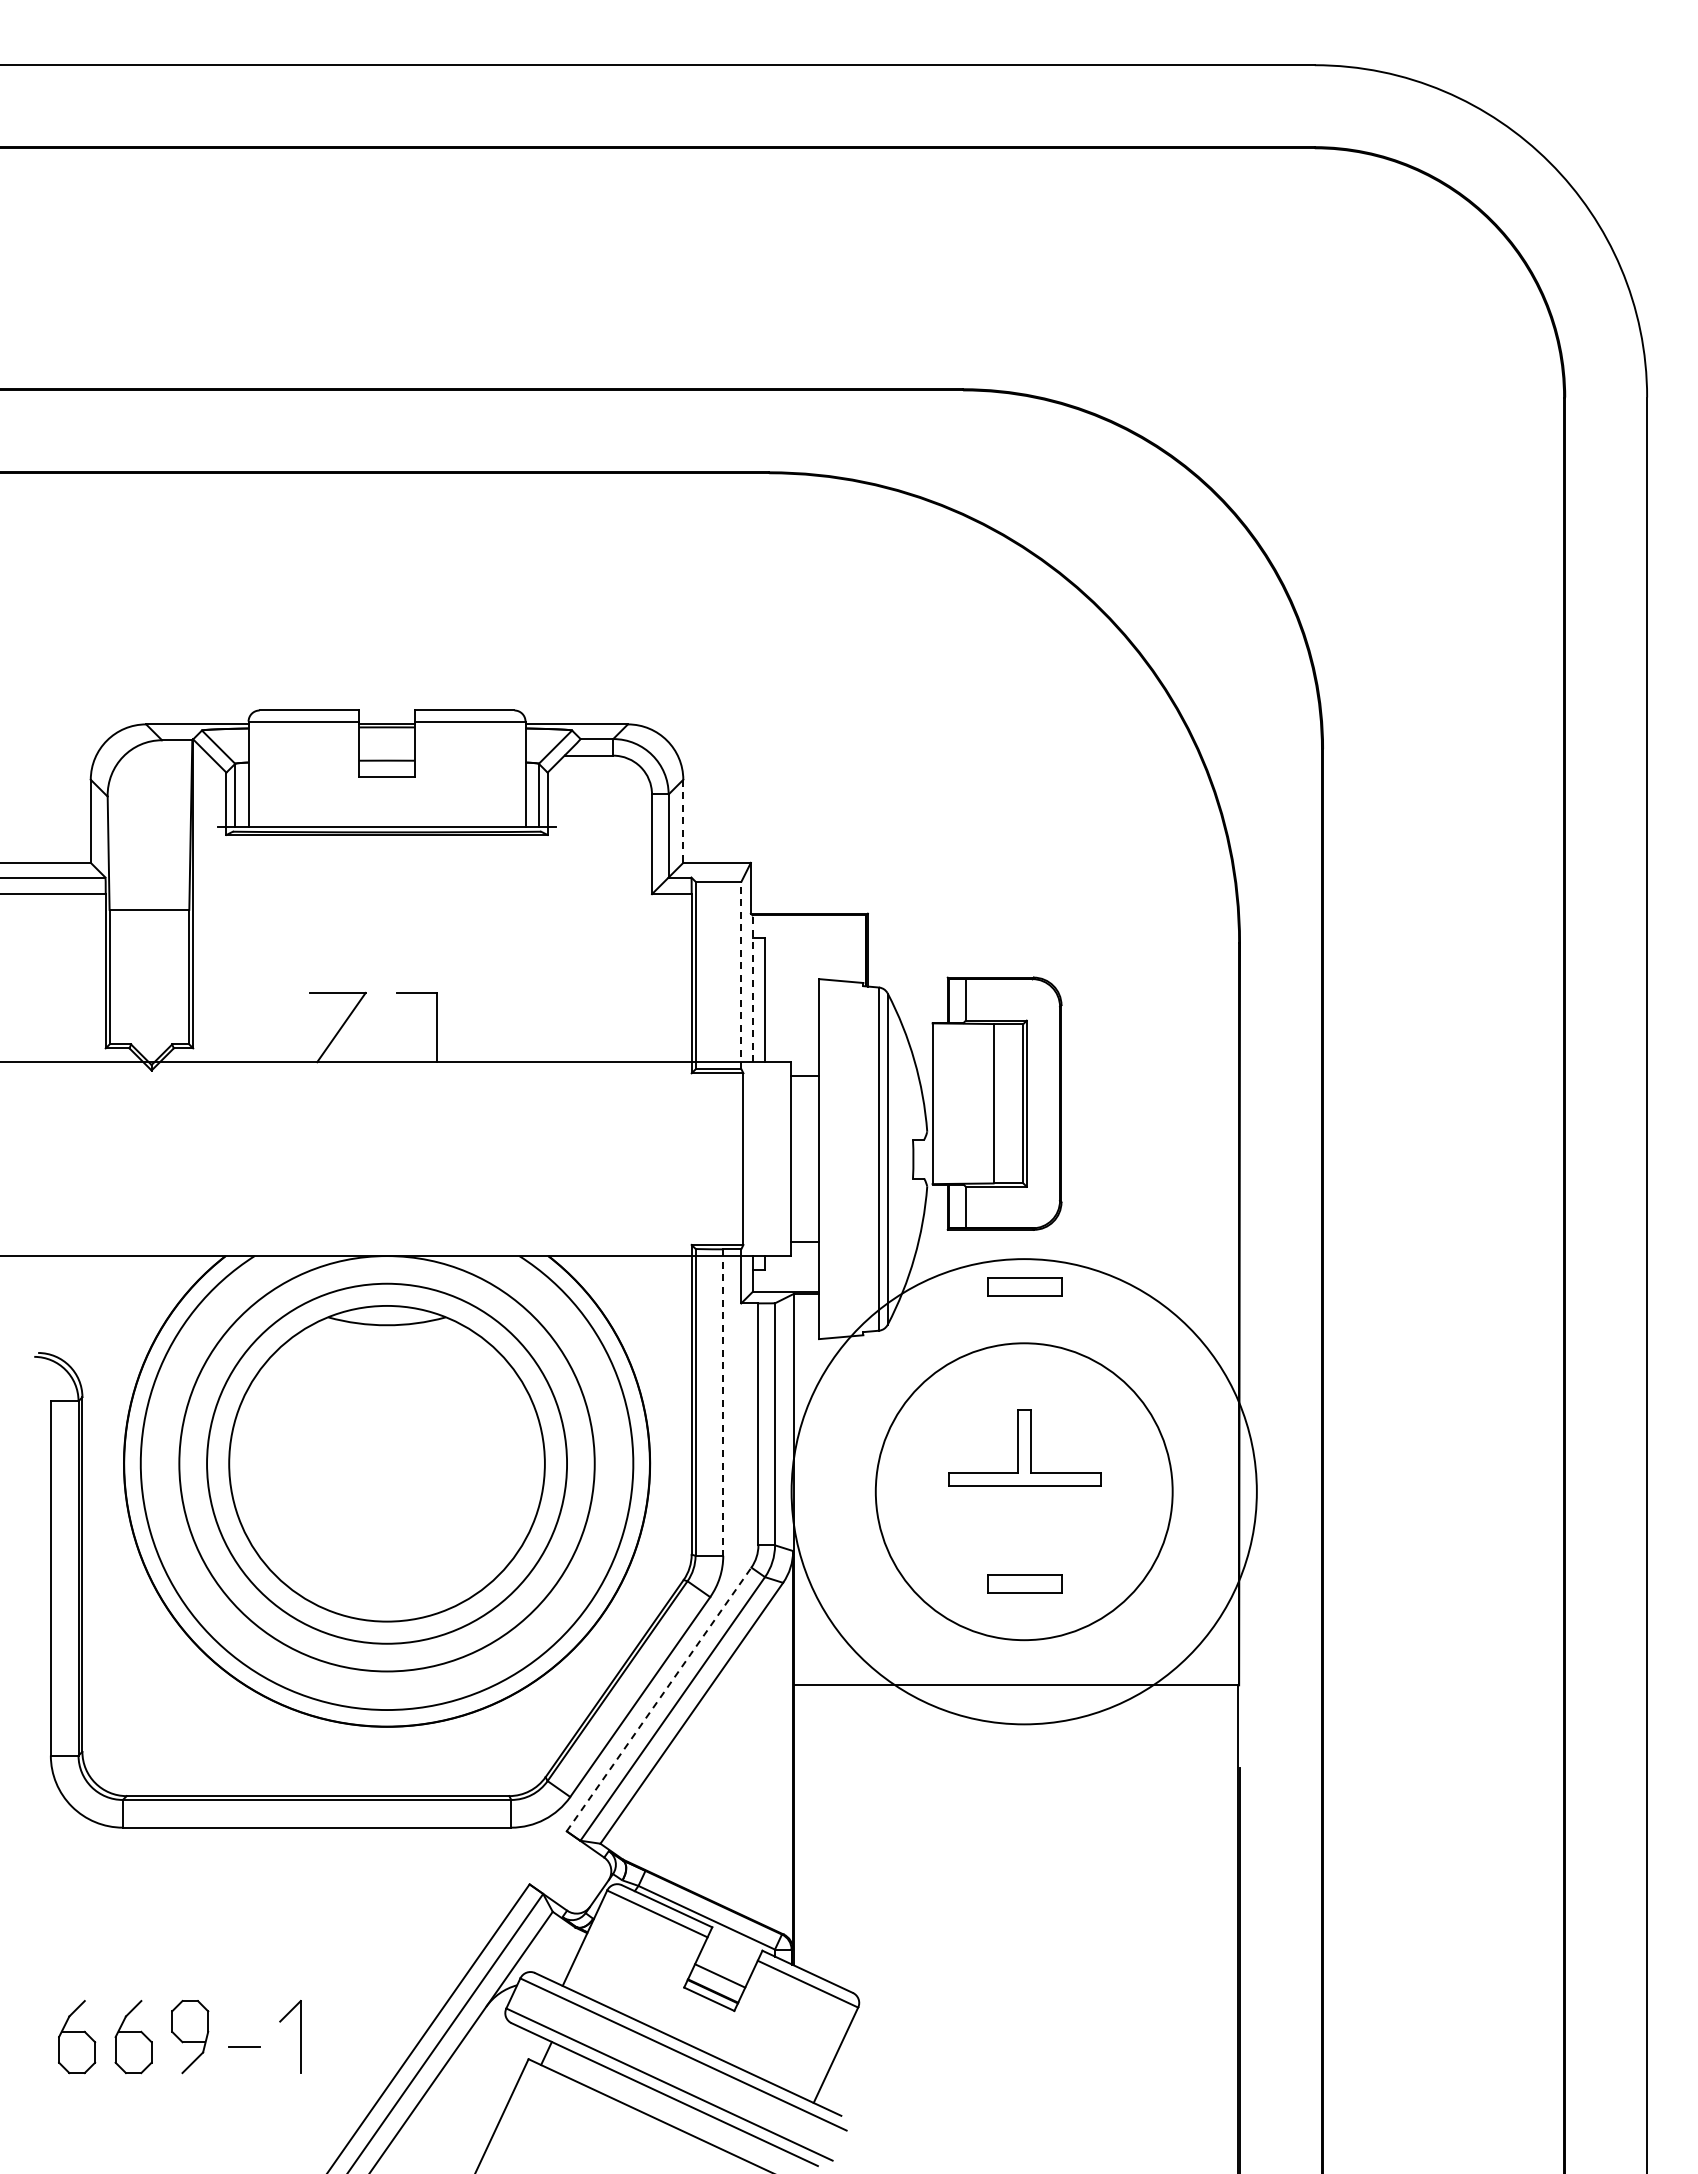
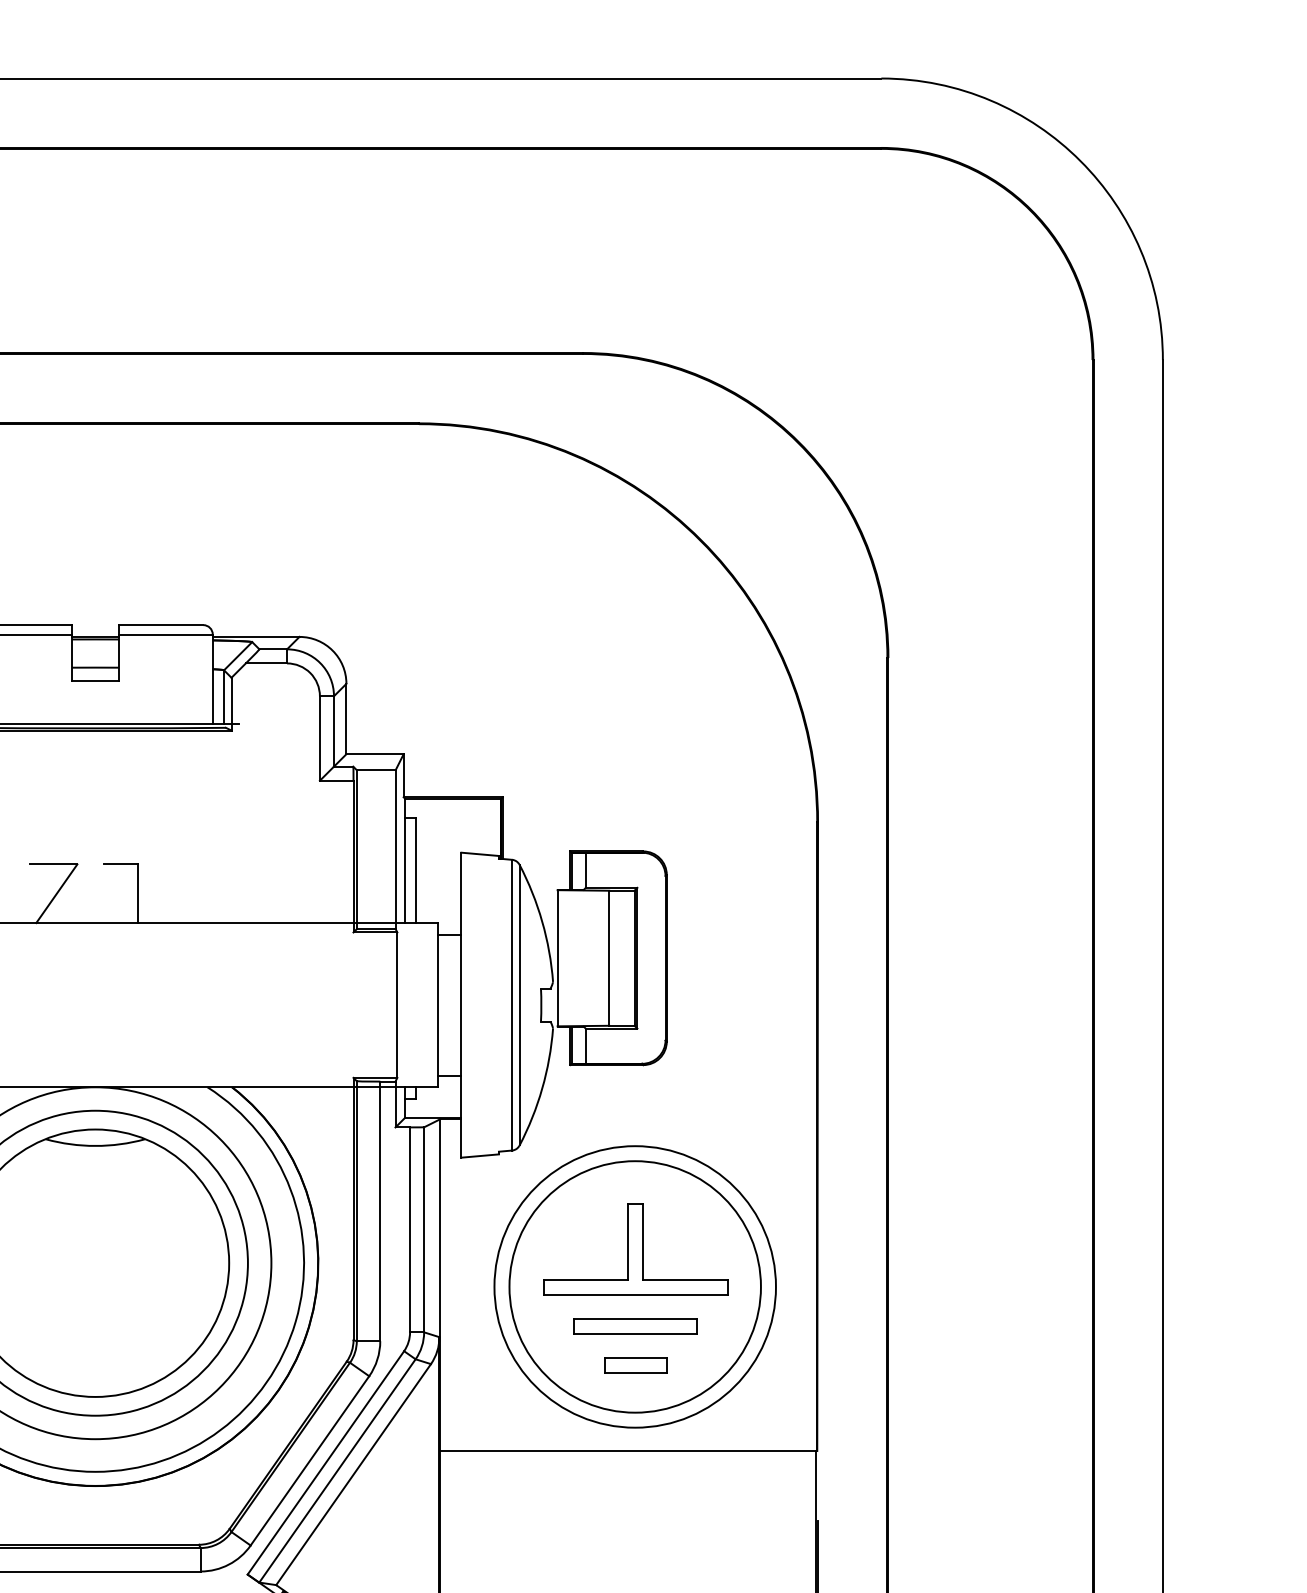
line: (683, 821) -> (346, 719), dashed -> solid
line: (741, 975) -> (395, 849), dashed -> solid
line: (752, 988) -> (405, 860), dashed -> solid
part: (1024, 1286) -> (635, 1113), removed
line: (723, 1403) -> (380, 1212), dashed -> solid
part: (1024, 1447) -> (635, 1249), size x1.43
circle: (1024, 1491) -> (635, 1286), size x0.71
part: (1024, 1538) -> (635, 1326), added
line: (659, 1699) -> (326, 1462), dashed -> solid

